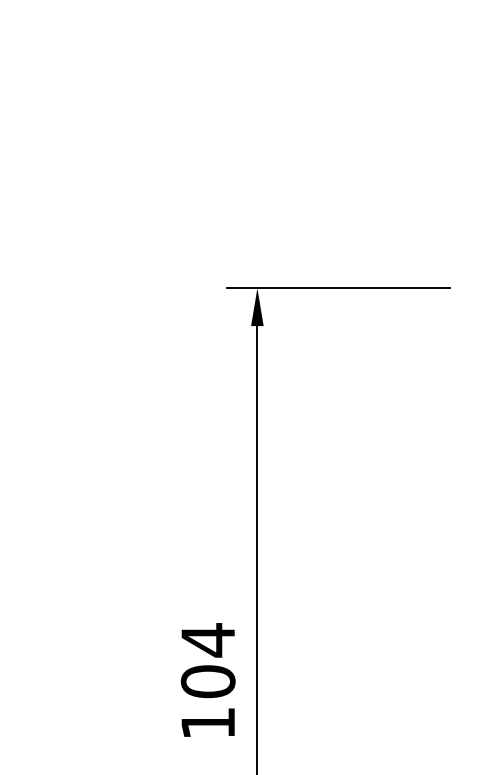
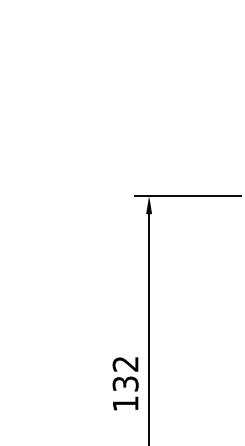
text: (207, 659) -> (125, 373), 104 -> 132

